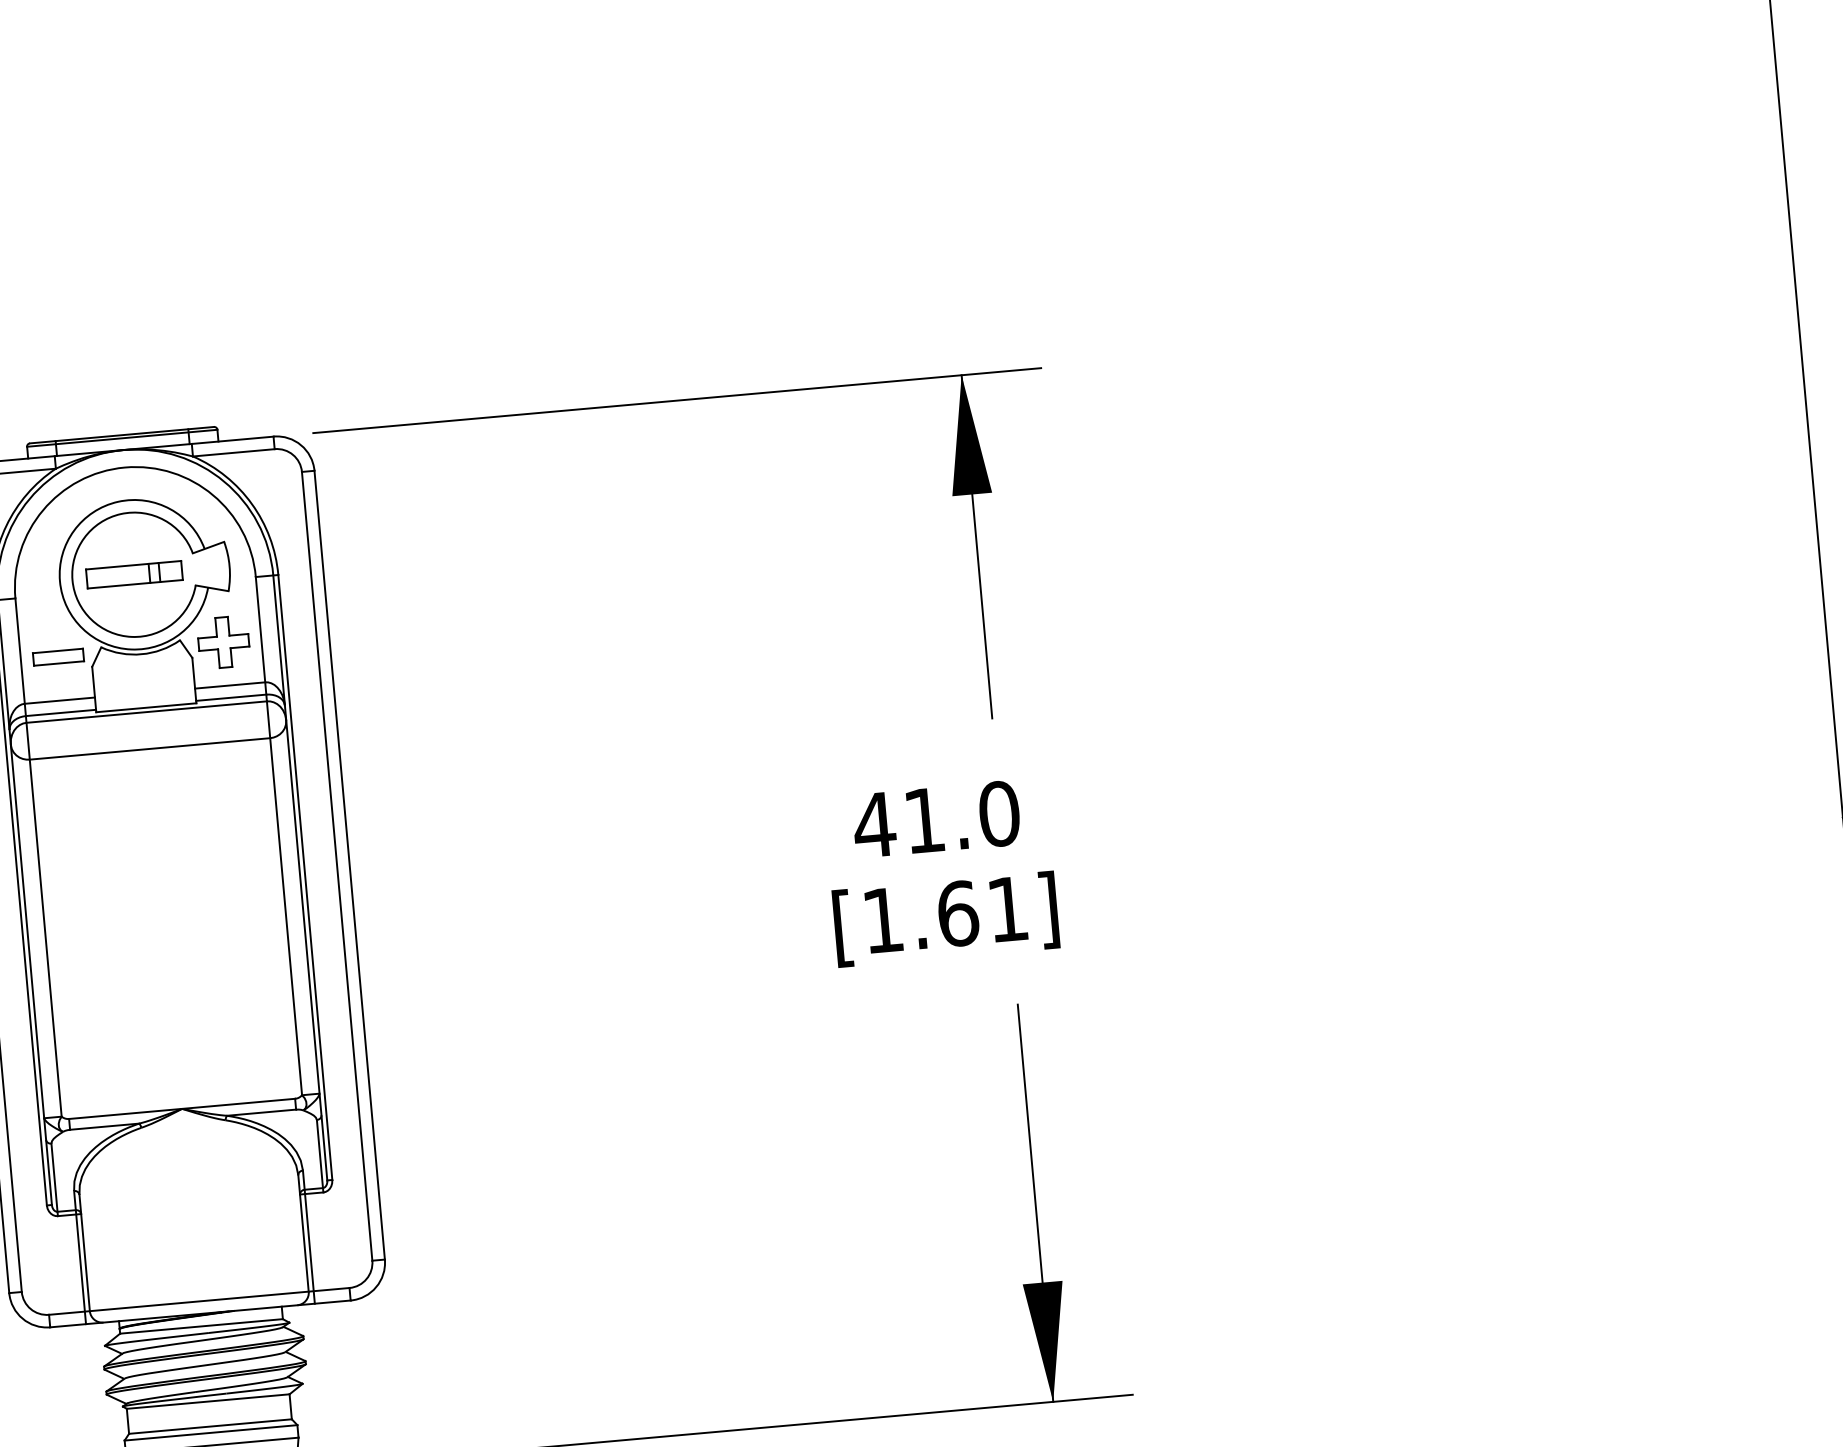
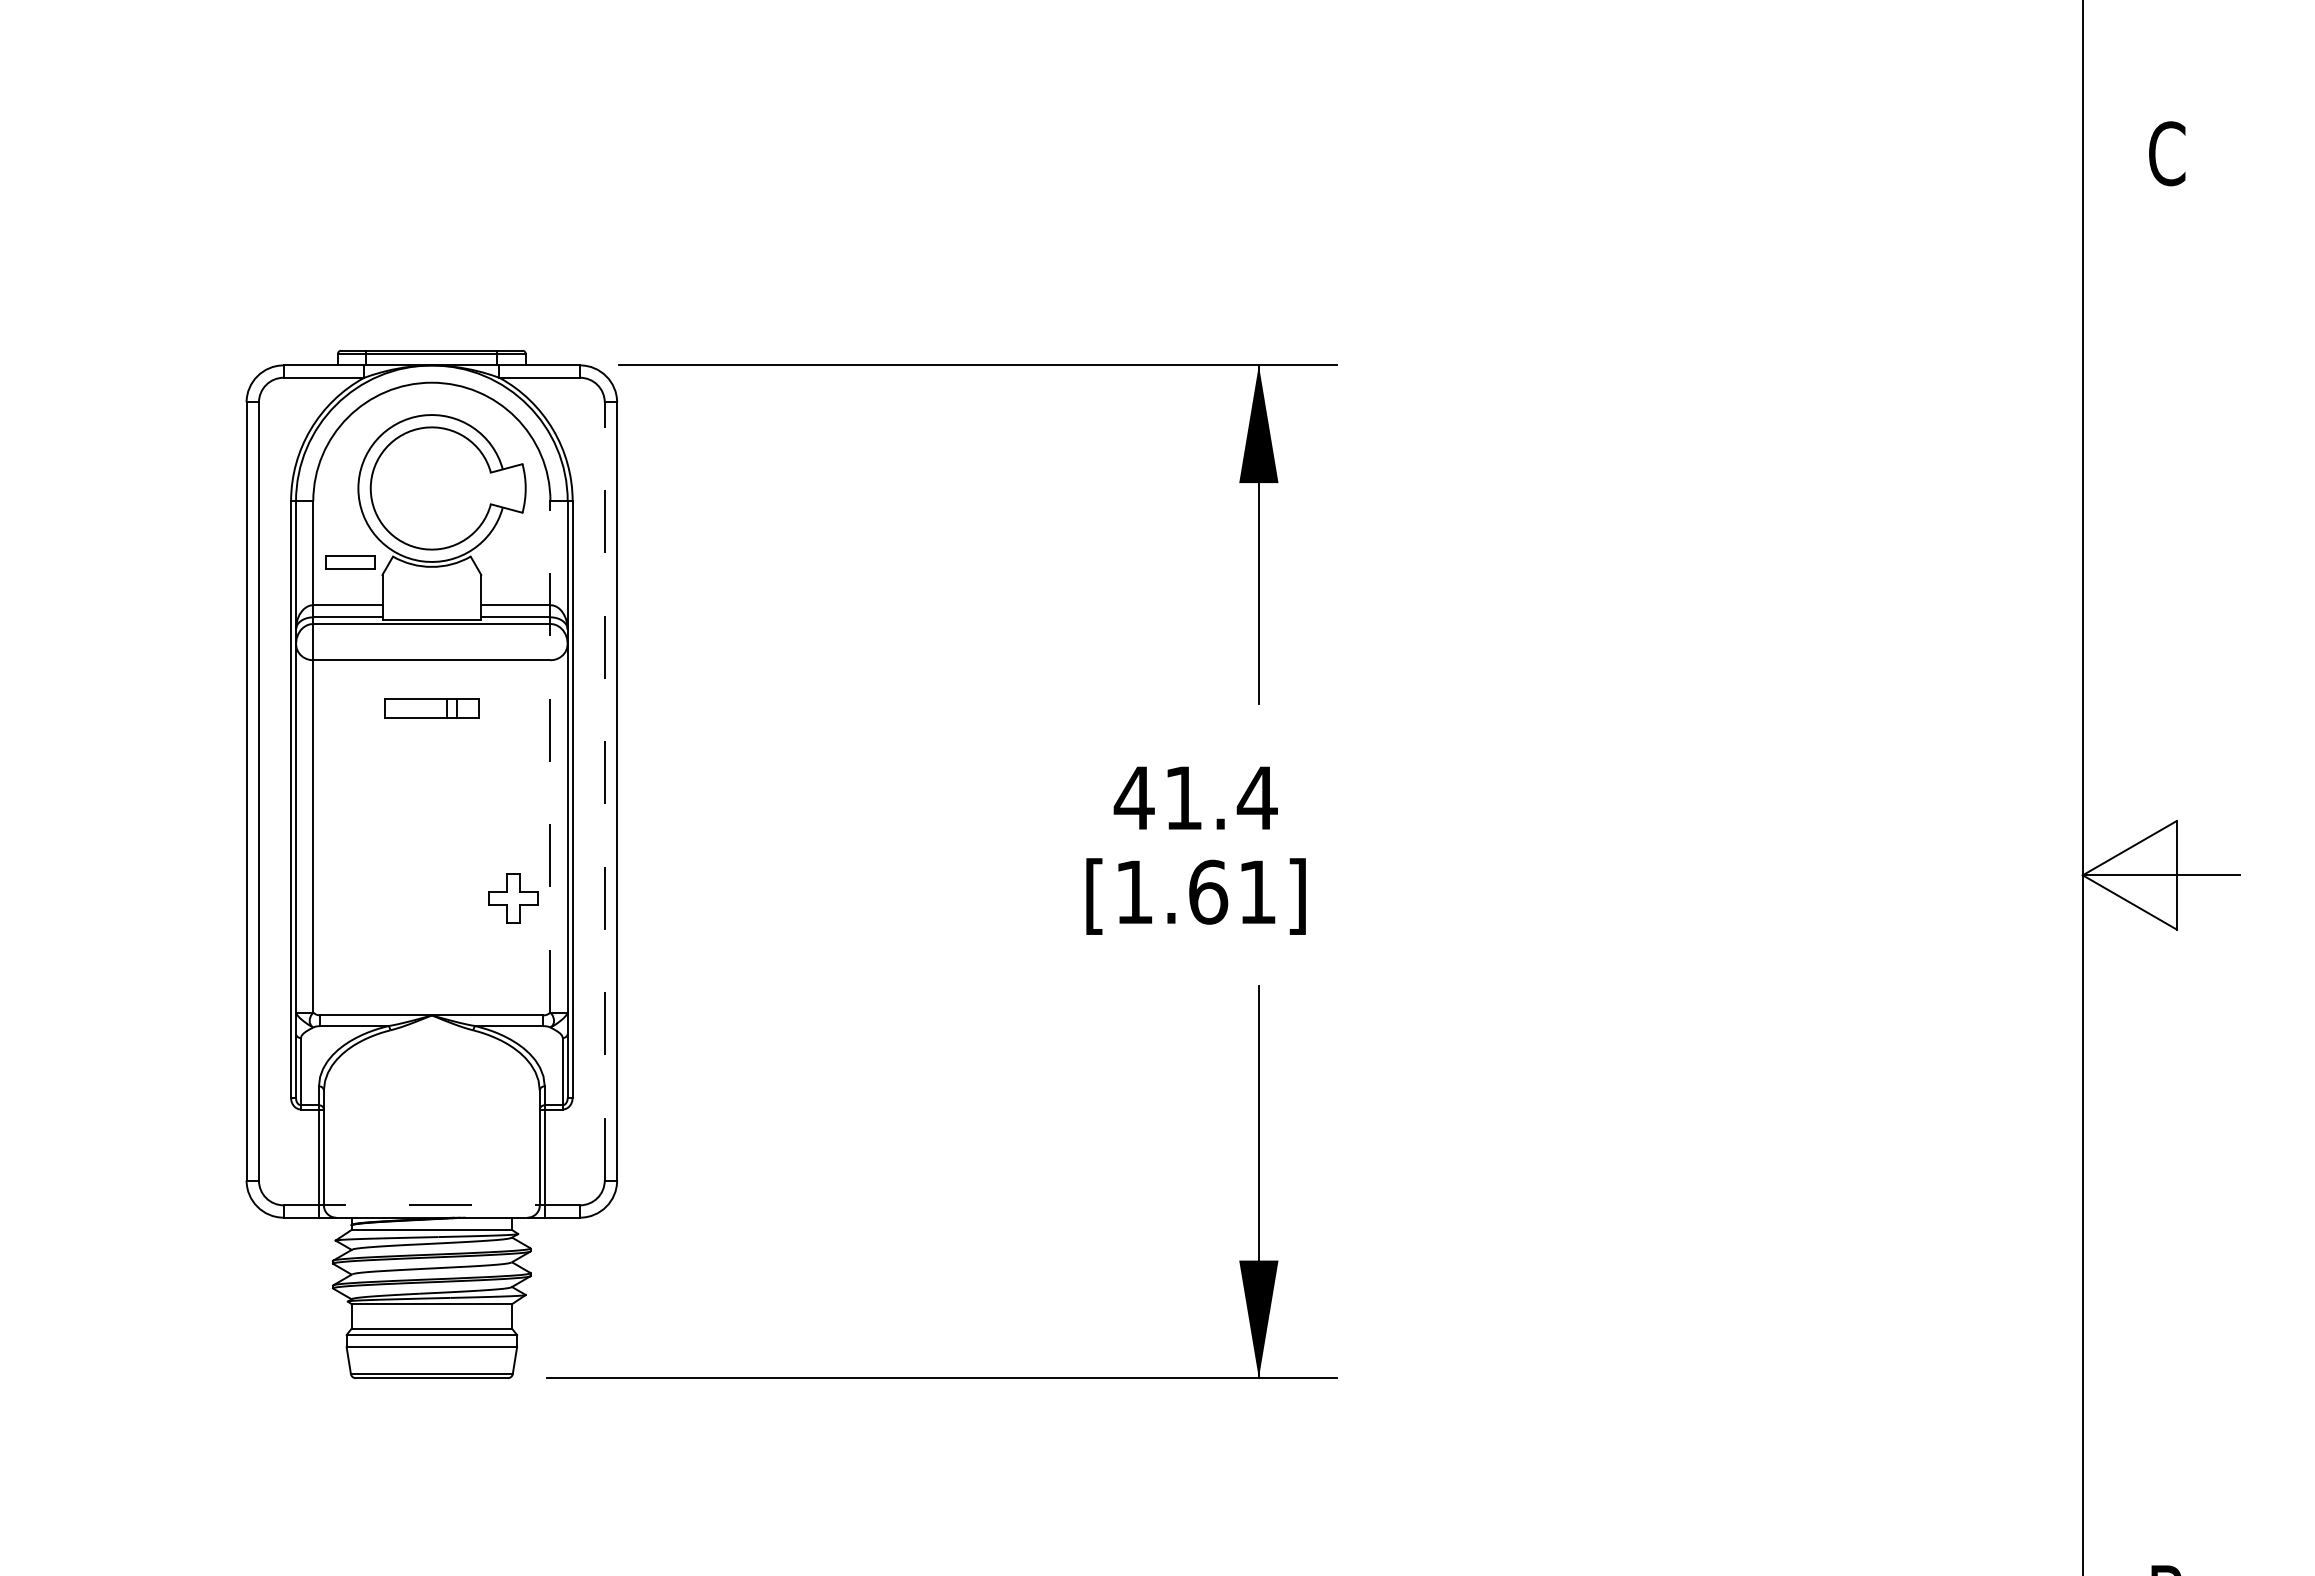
part: (134, 574) -> (431, 708), moved
part: (223, 642) -> (513, 898), moved
text: (998, 813) -> (1256, 797), 41.0 -> 41.4
line: (278, 835) -> (550, 756), solid -> dashed
line: (336, 866) -> (604, 791), solid -> dashed
line: (199, 1301) -> (432, 1205), solid -> dashed

